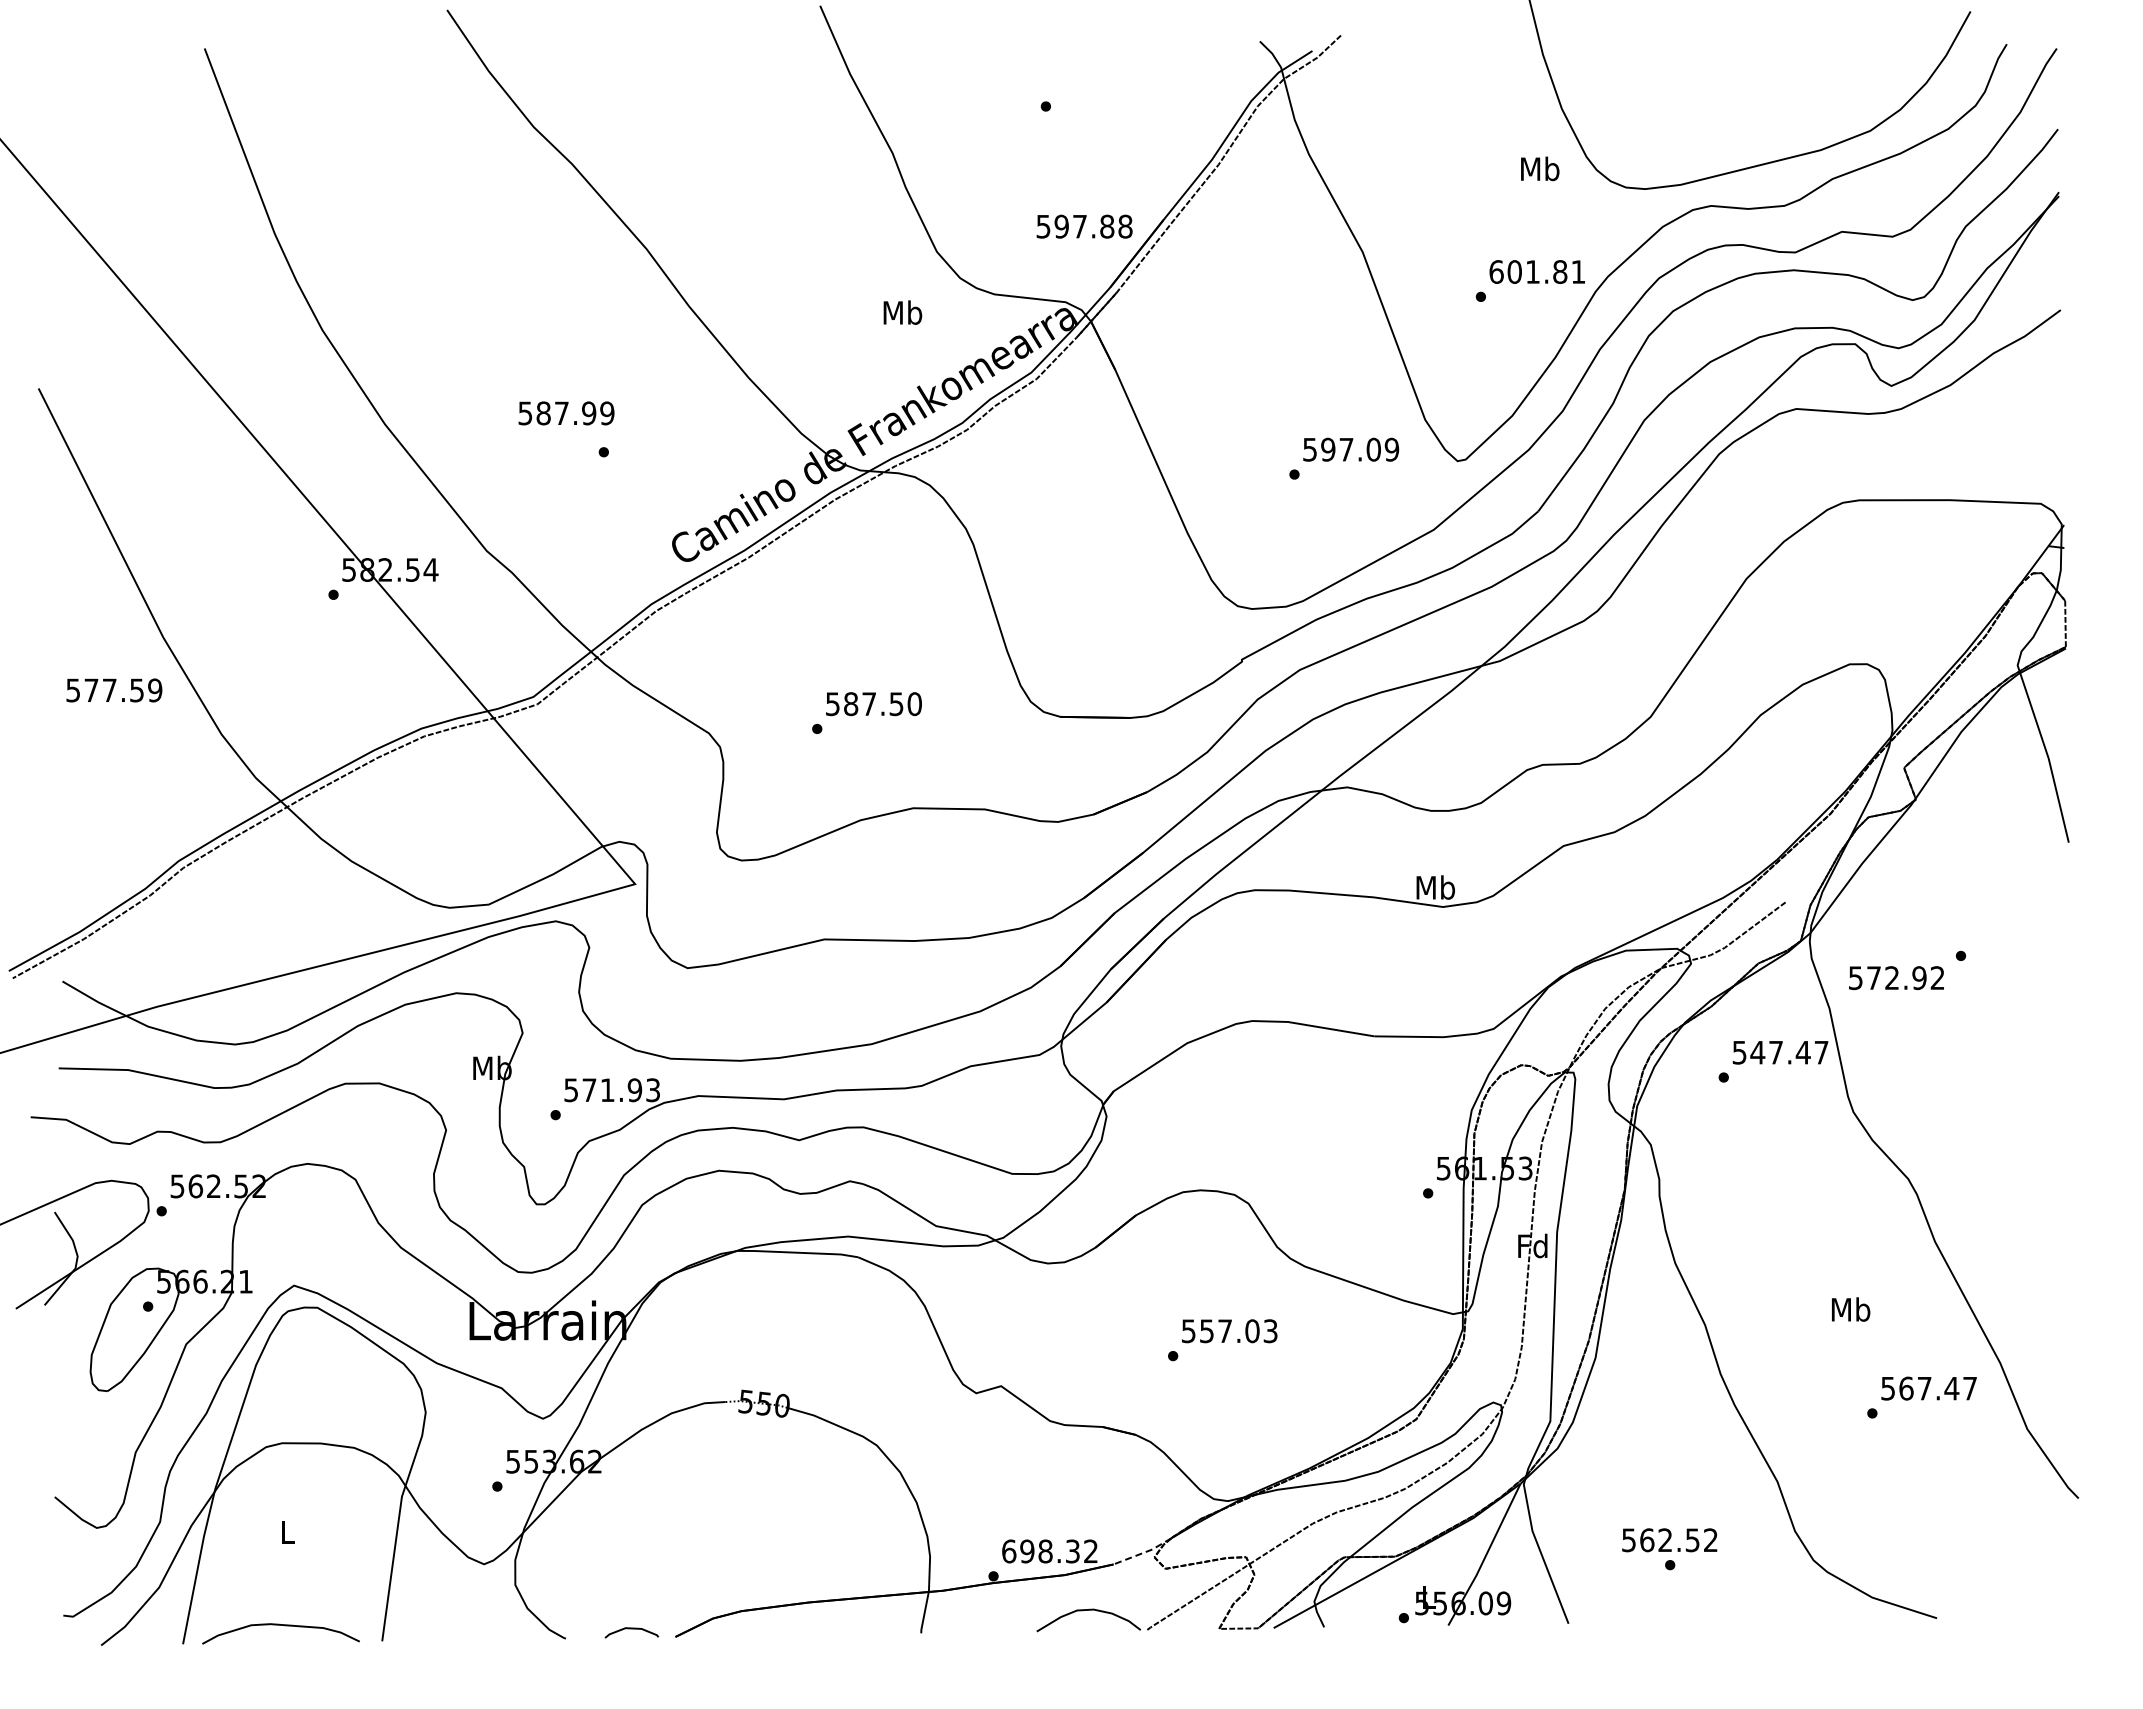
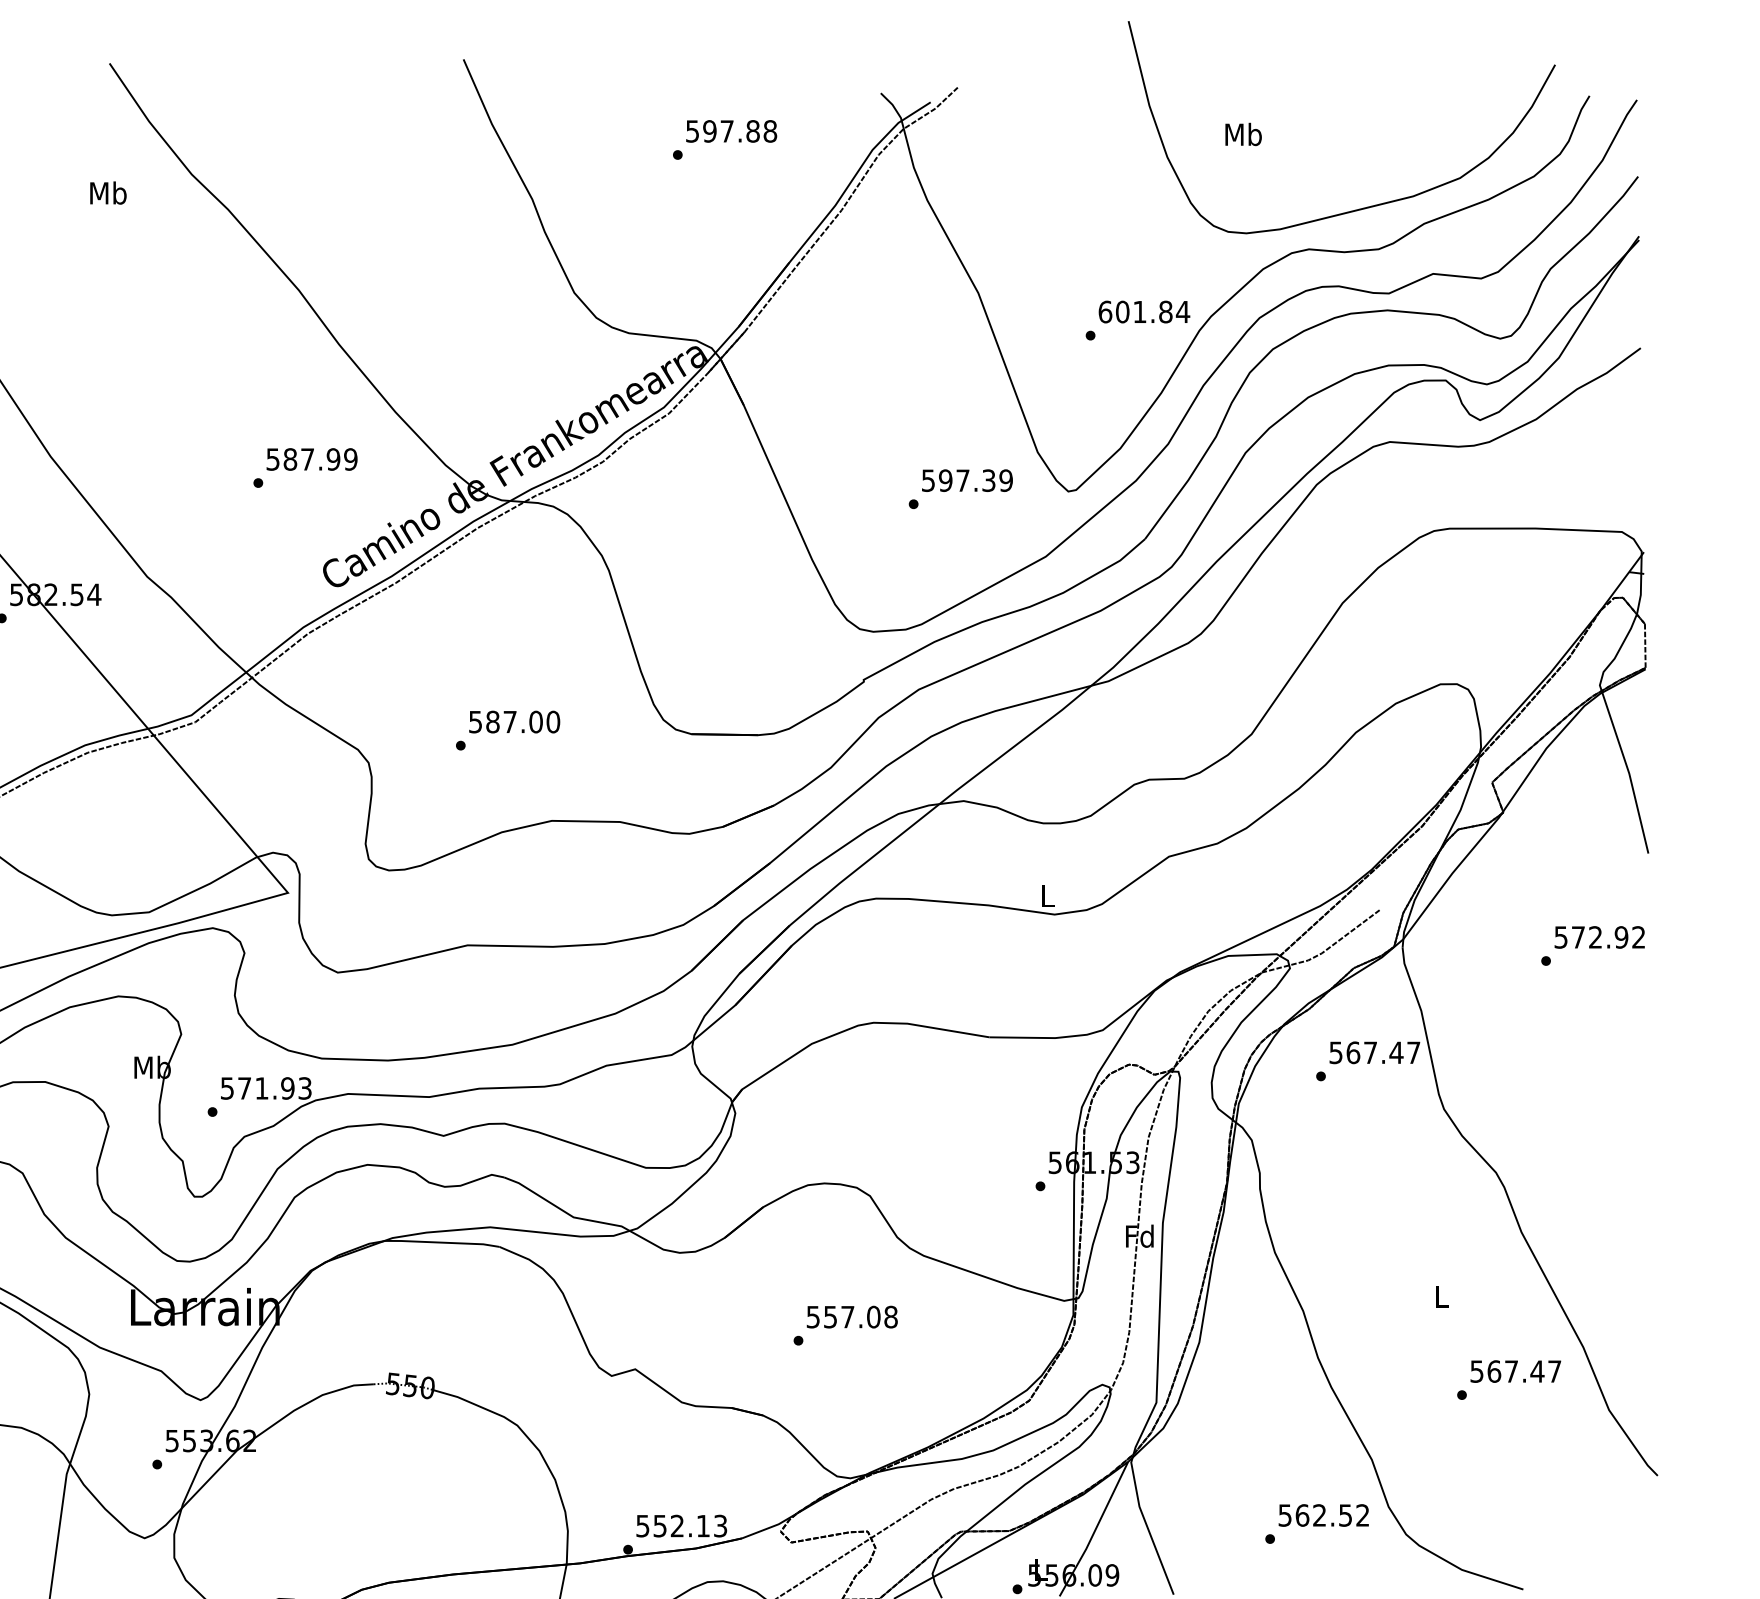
text: (1540, 168) -> (1243, 134), moved
text: (1084, 226) -> (731, 131), moved
text: (1577, 271) -> (1182, 311), 601.81 -> 601.84
text: (902, 312) -> (108, 192), moved
text: (566, 413) -> (312, 459), moved
text: (1373, 449) -> (988, 480), 597.09 -> 597.39
text: (896, 704) -> (536, 722), 587.50 -> 587.00
text: (1435, 887) -> (1047, 896), Mb -> L
text: (1896, 978) -> (1599, 937), moved
text: (1757, 1052) -> (1353, 1052), 547.47 -> 567.47
text: (1851, 1309) -> (1442, 1296), Mb -> L
text: (1270, 1331) -> (890, 1317), 557.03 -> 557.08
text: (1669, 1540) -> (1323, 1515), moved
text: (1049, 1551) -> (681, 1526), 698.32 -> 552.13
line: (1143, 1552) -> (770, 1527), dashed -> solid

